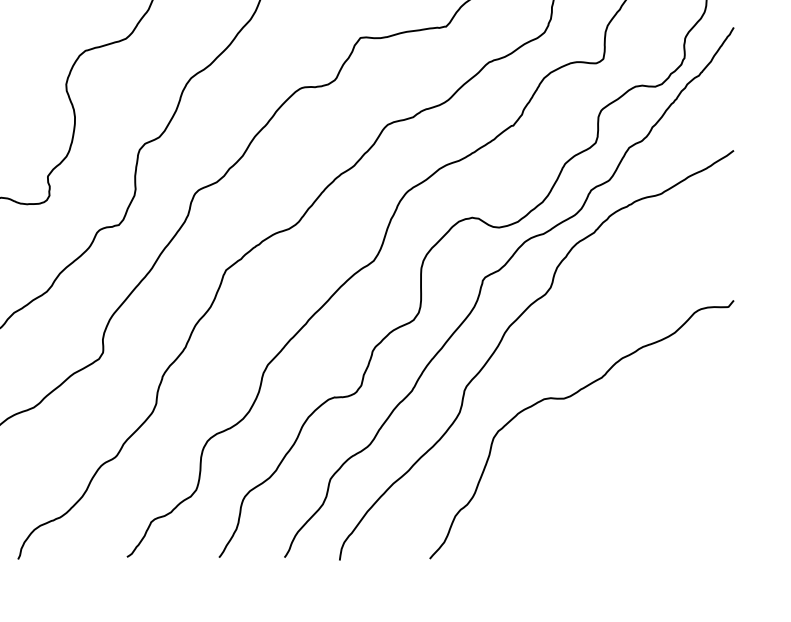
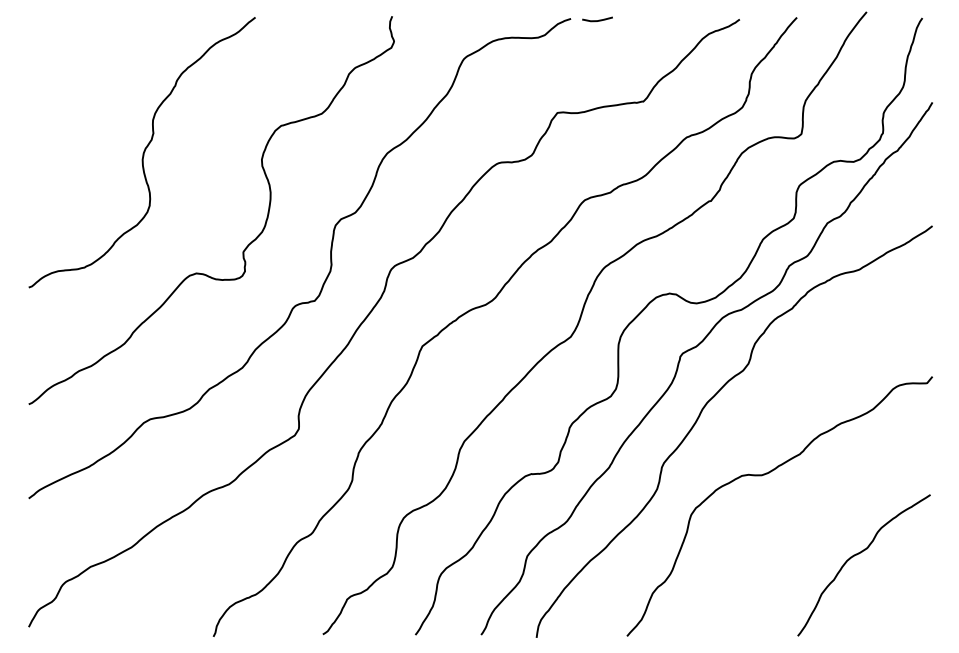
curve: (659, 478) -> (857, 555), added

